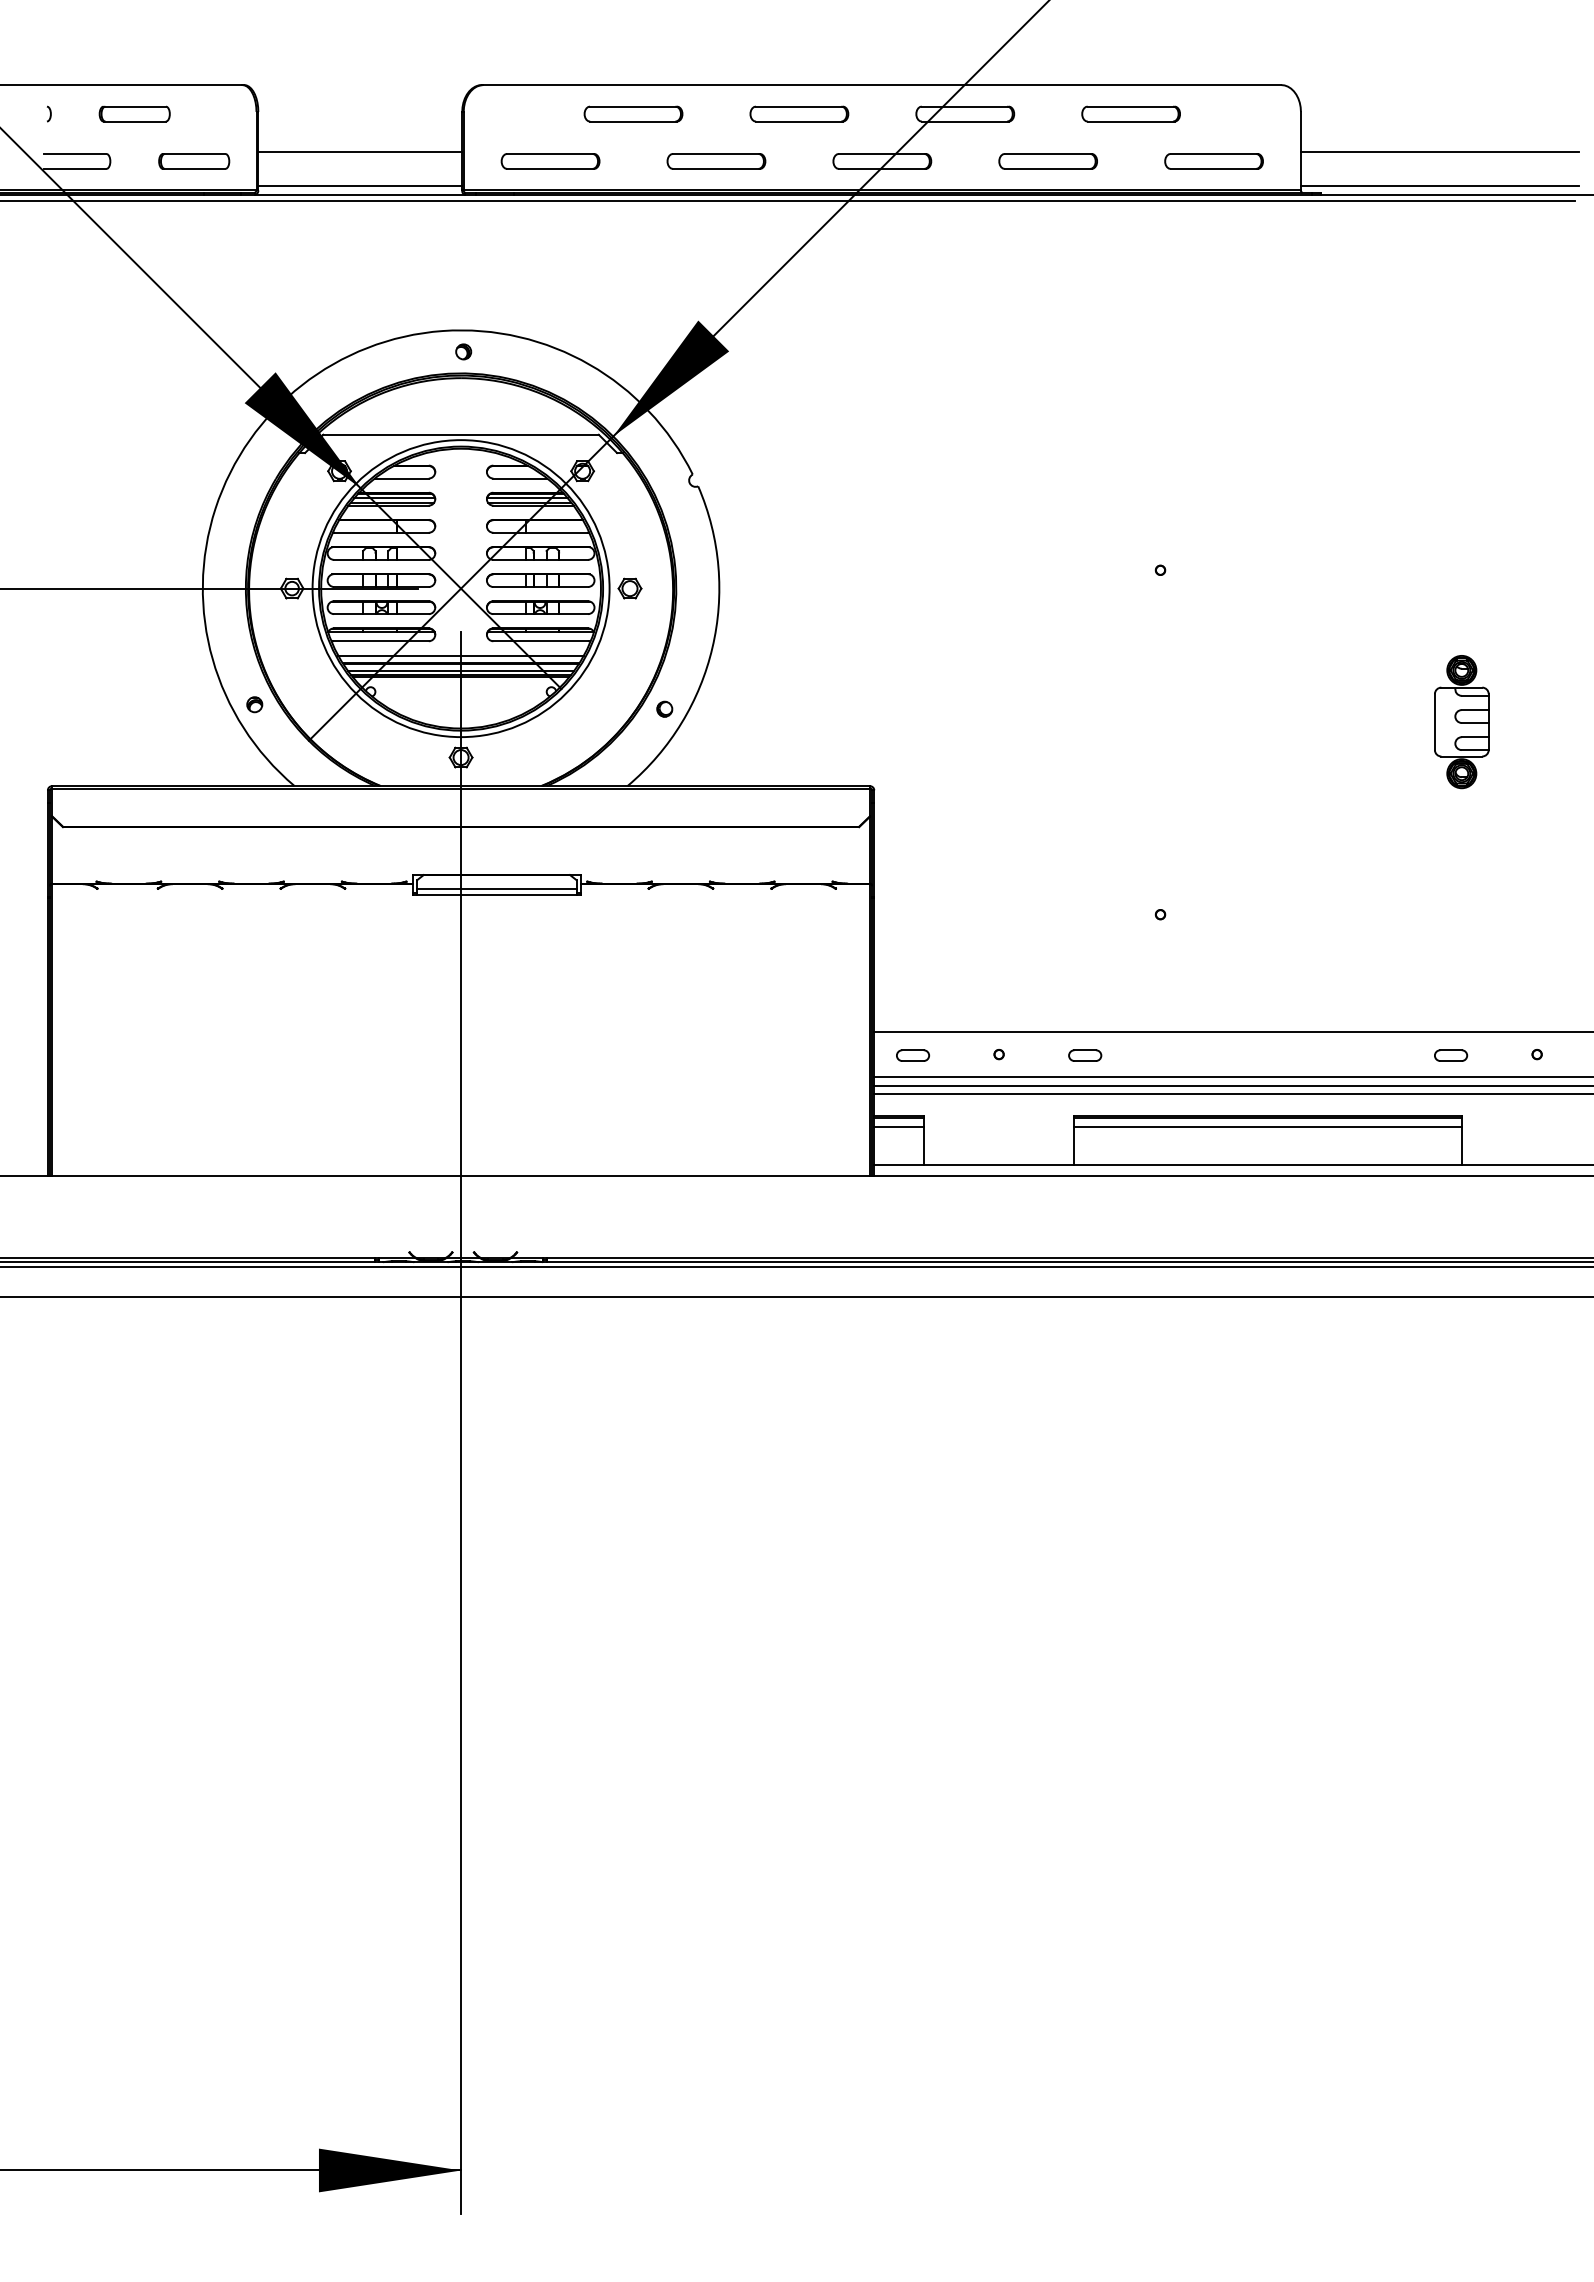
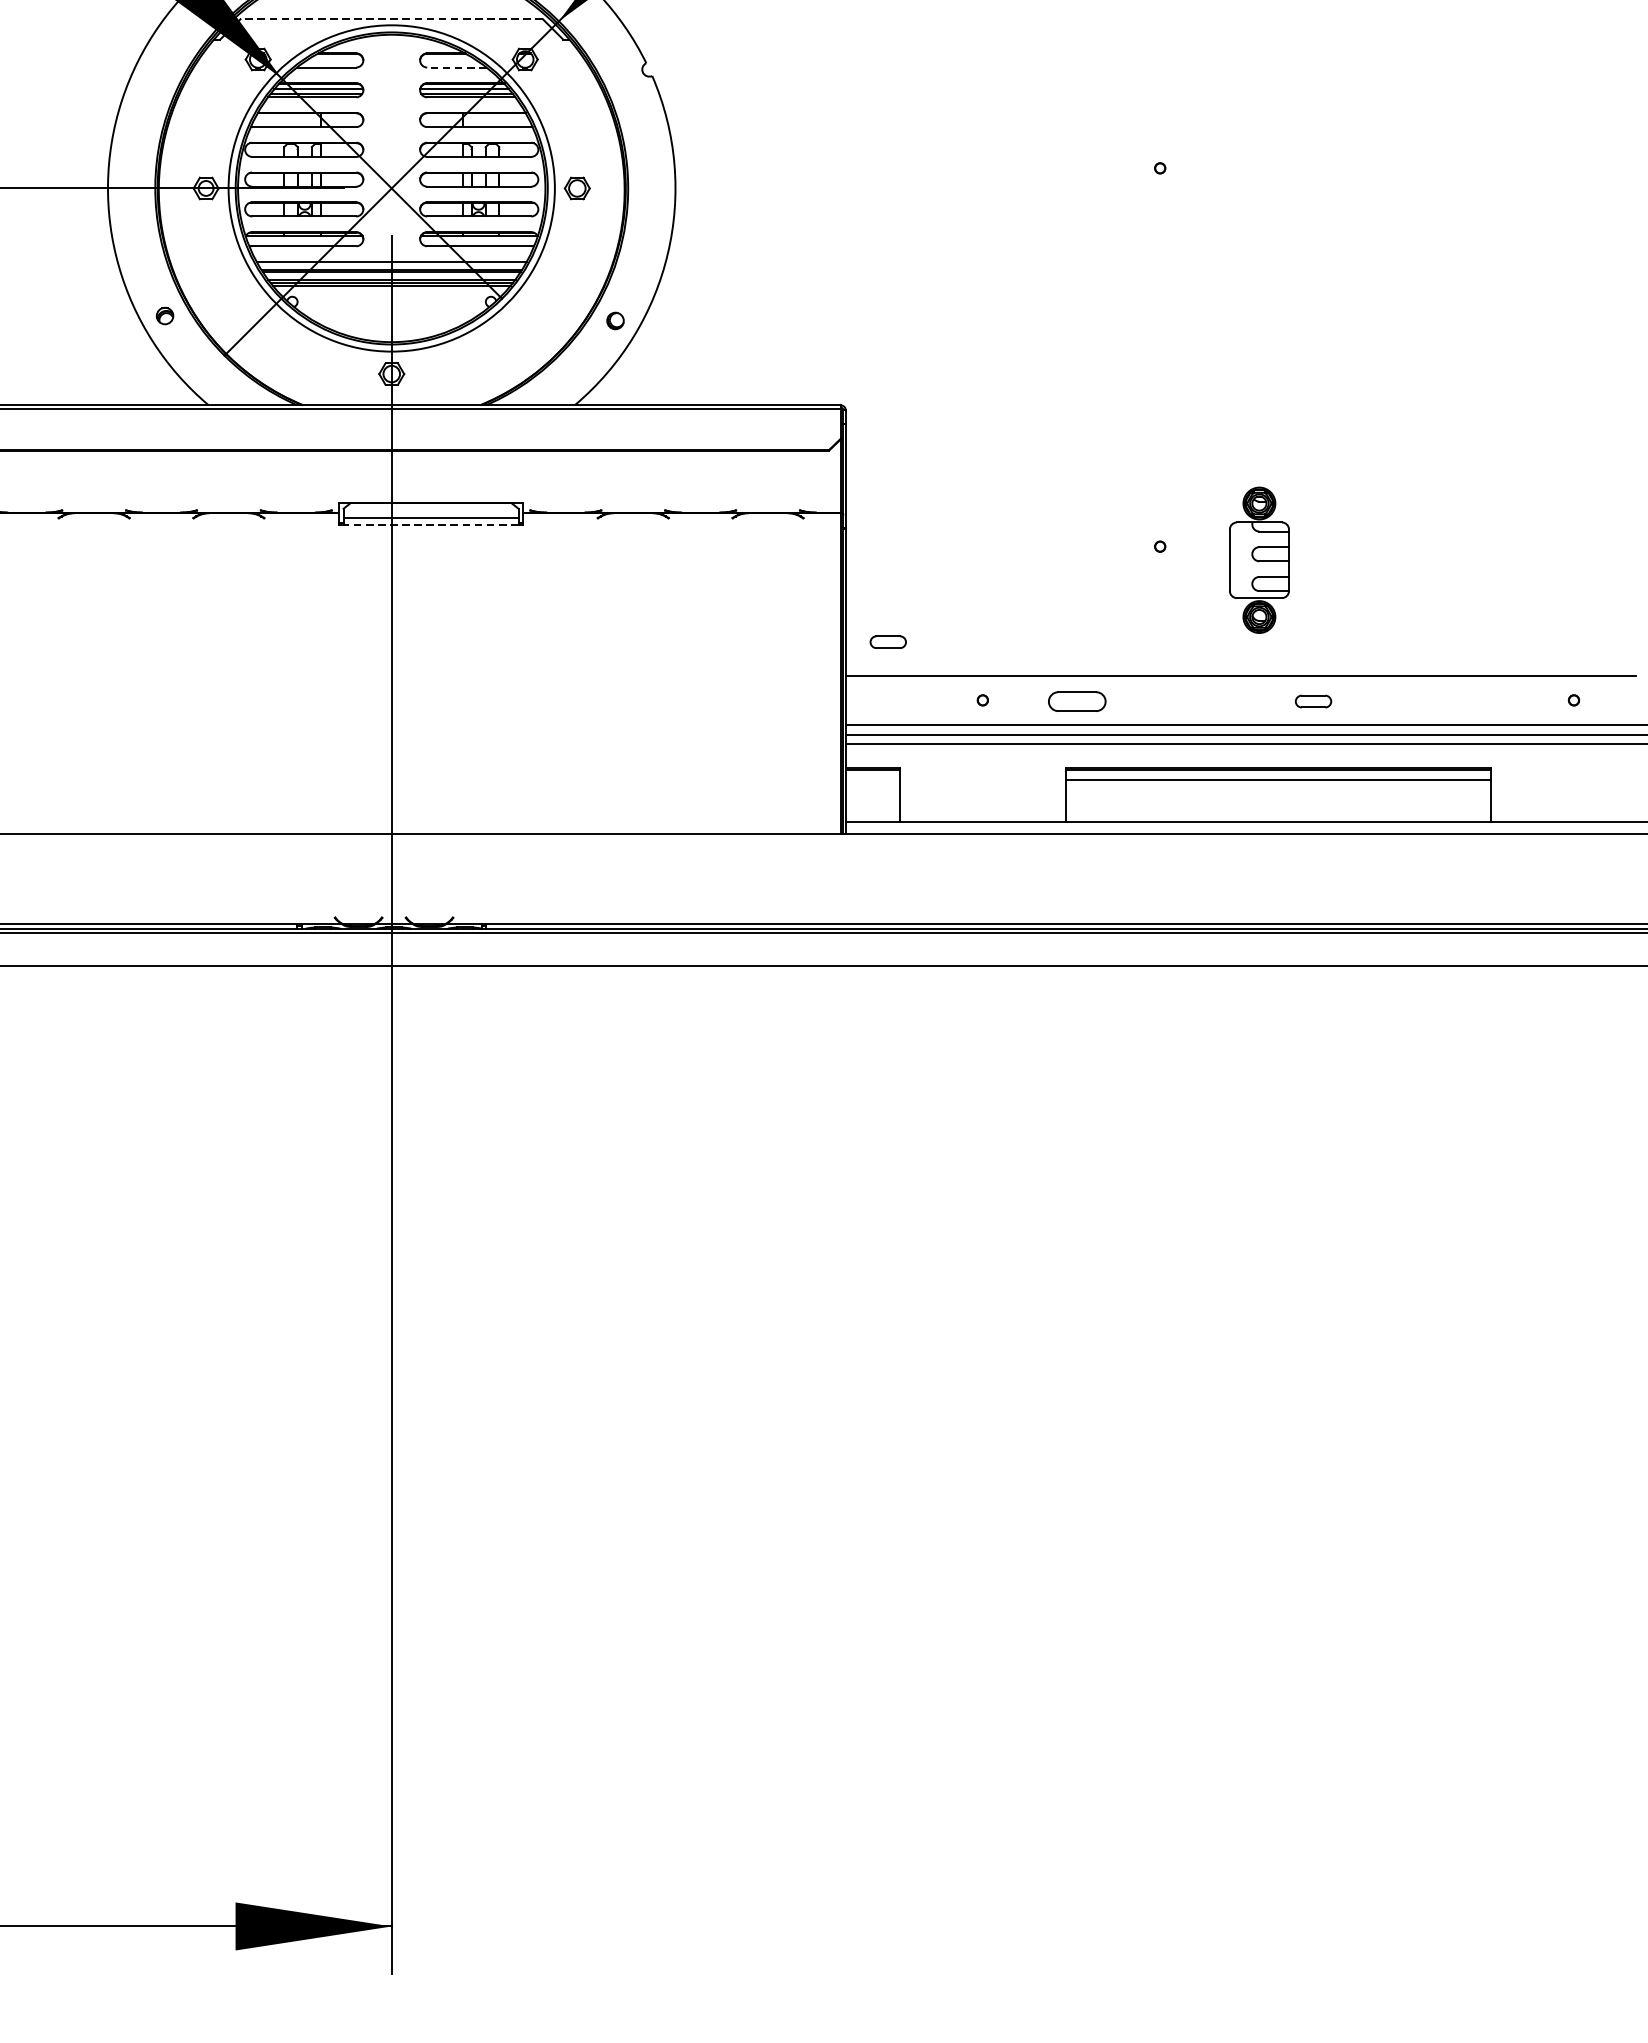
line: (461, 434) -> (392, 19), solid -> dashed
line: (519, 478) -> (455, 67), solid -> dashed
part: (1461, 722) -> (1259, 560), moved
line: (496, 894) -> (430, 524), solid -> dashed
part: (913, 1055) -> (888, 642), moved
part: (1085, 1055) -> (1077, 701), size x1.6
part: (1451, 1055) -> (1314, 701), moved
line: (898, 1126) -> (872, 779), removed

